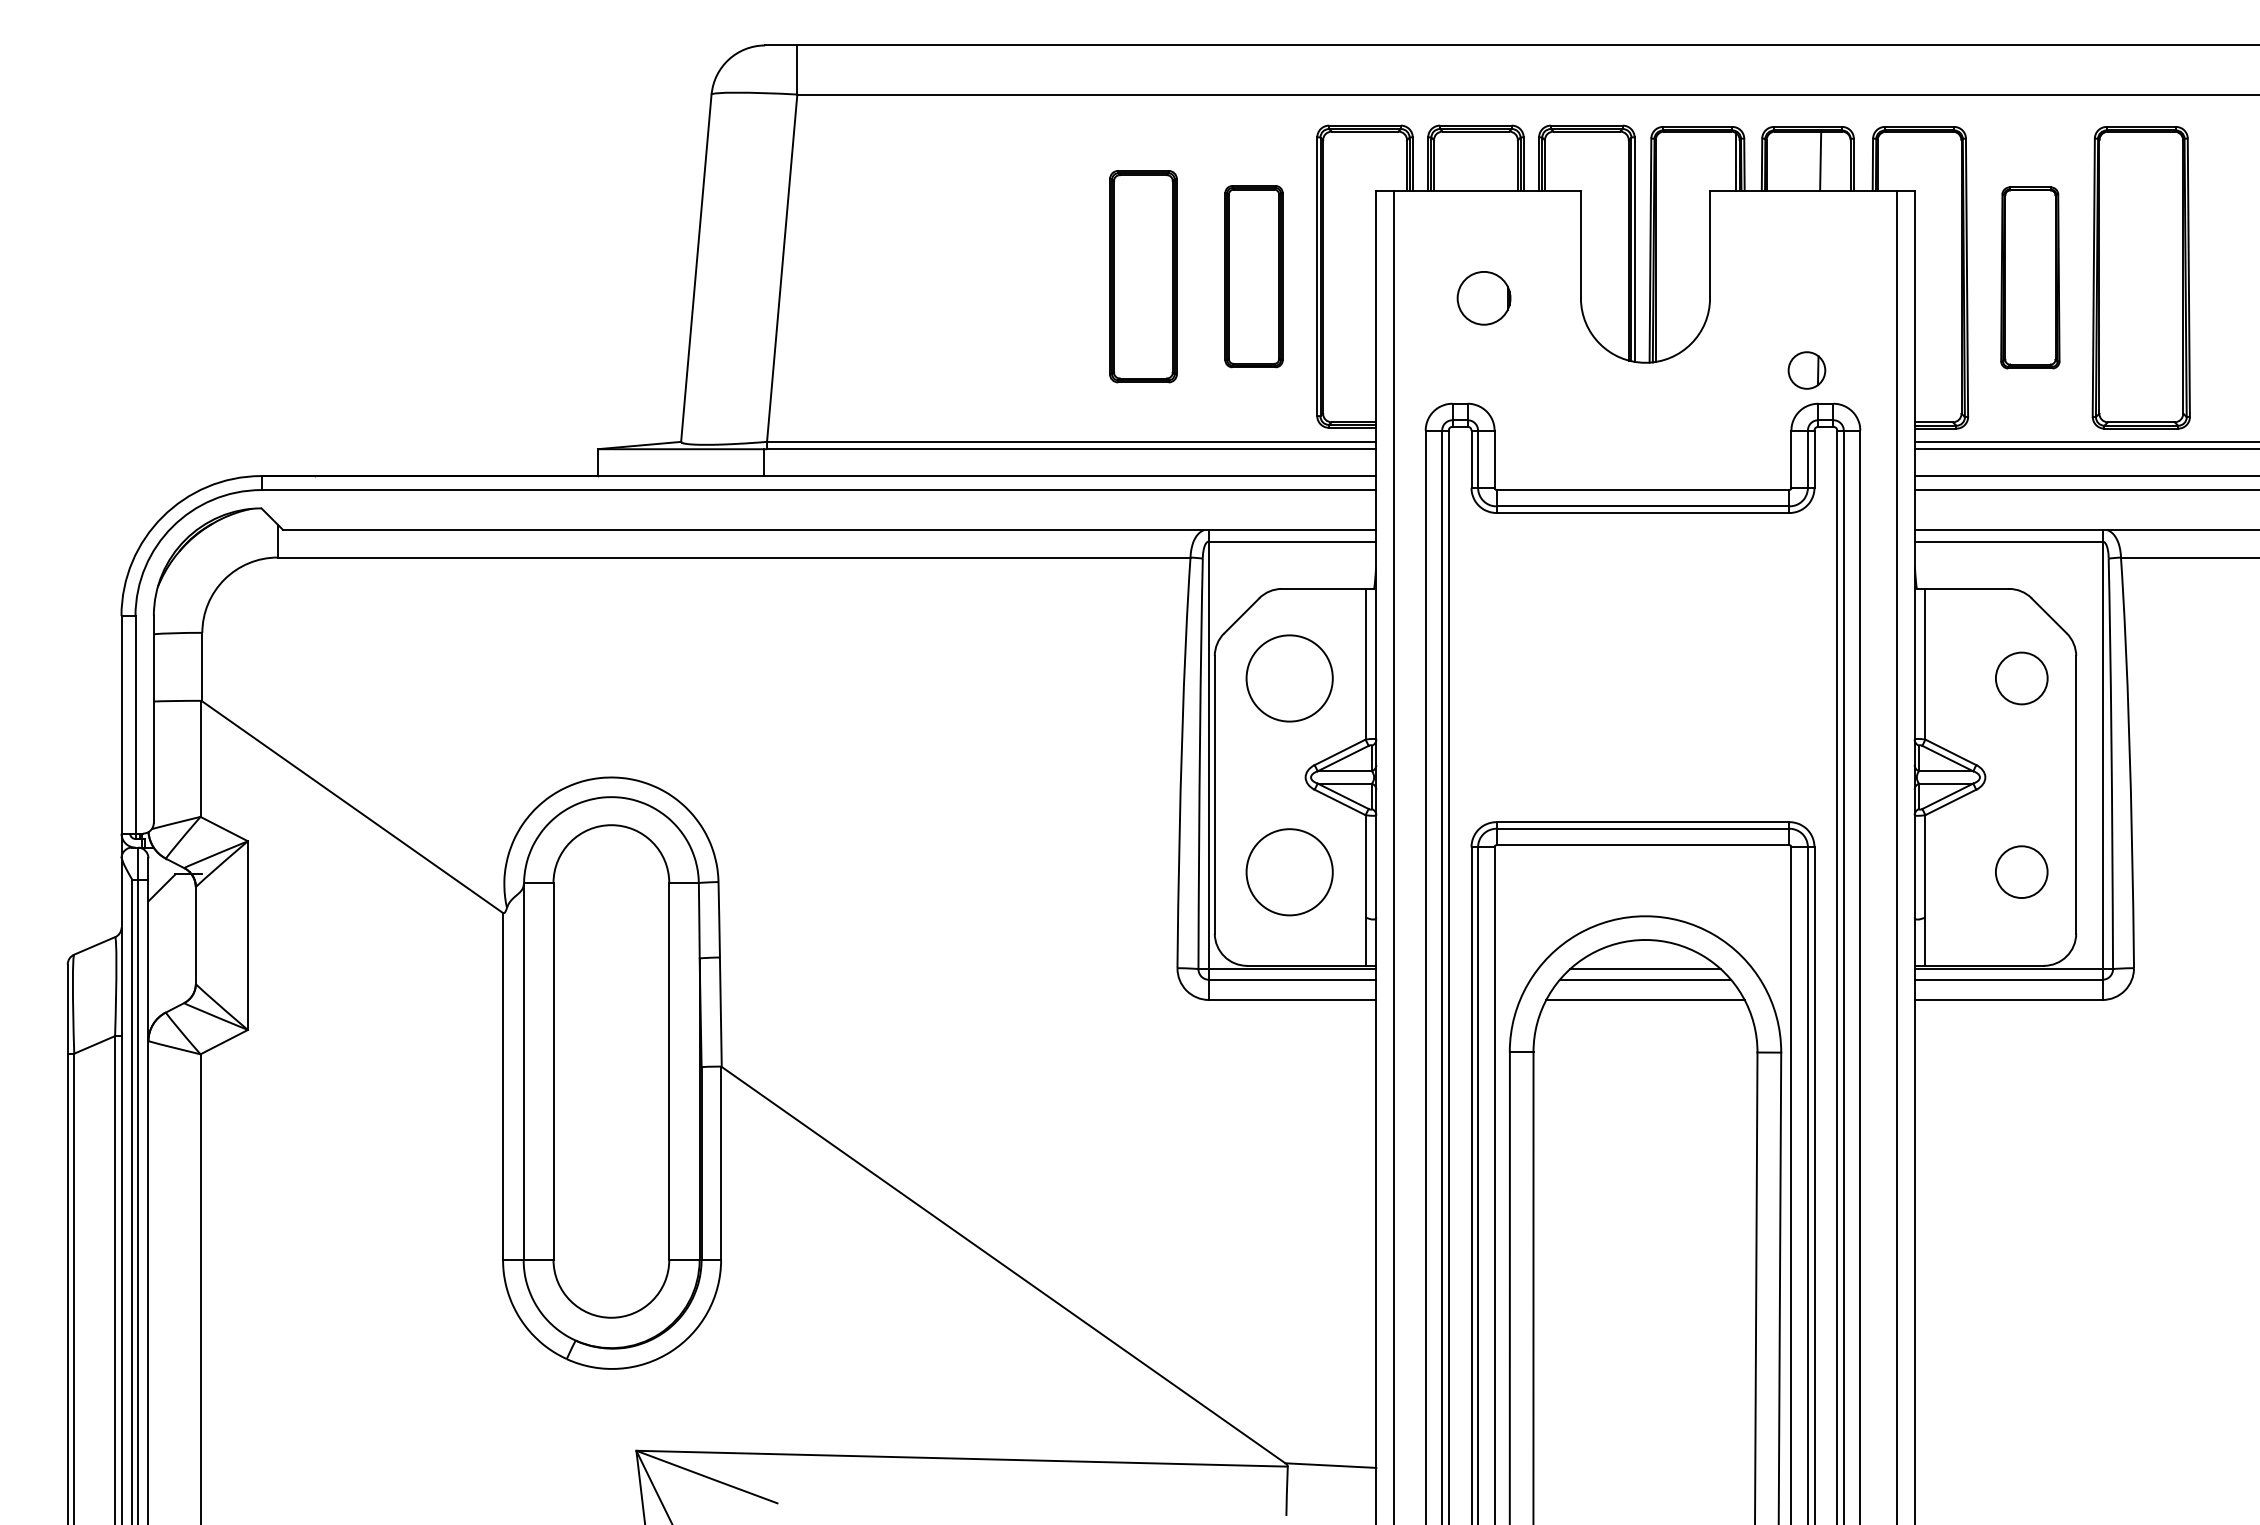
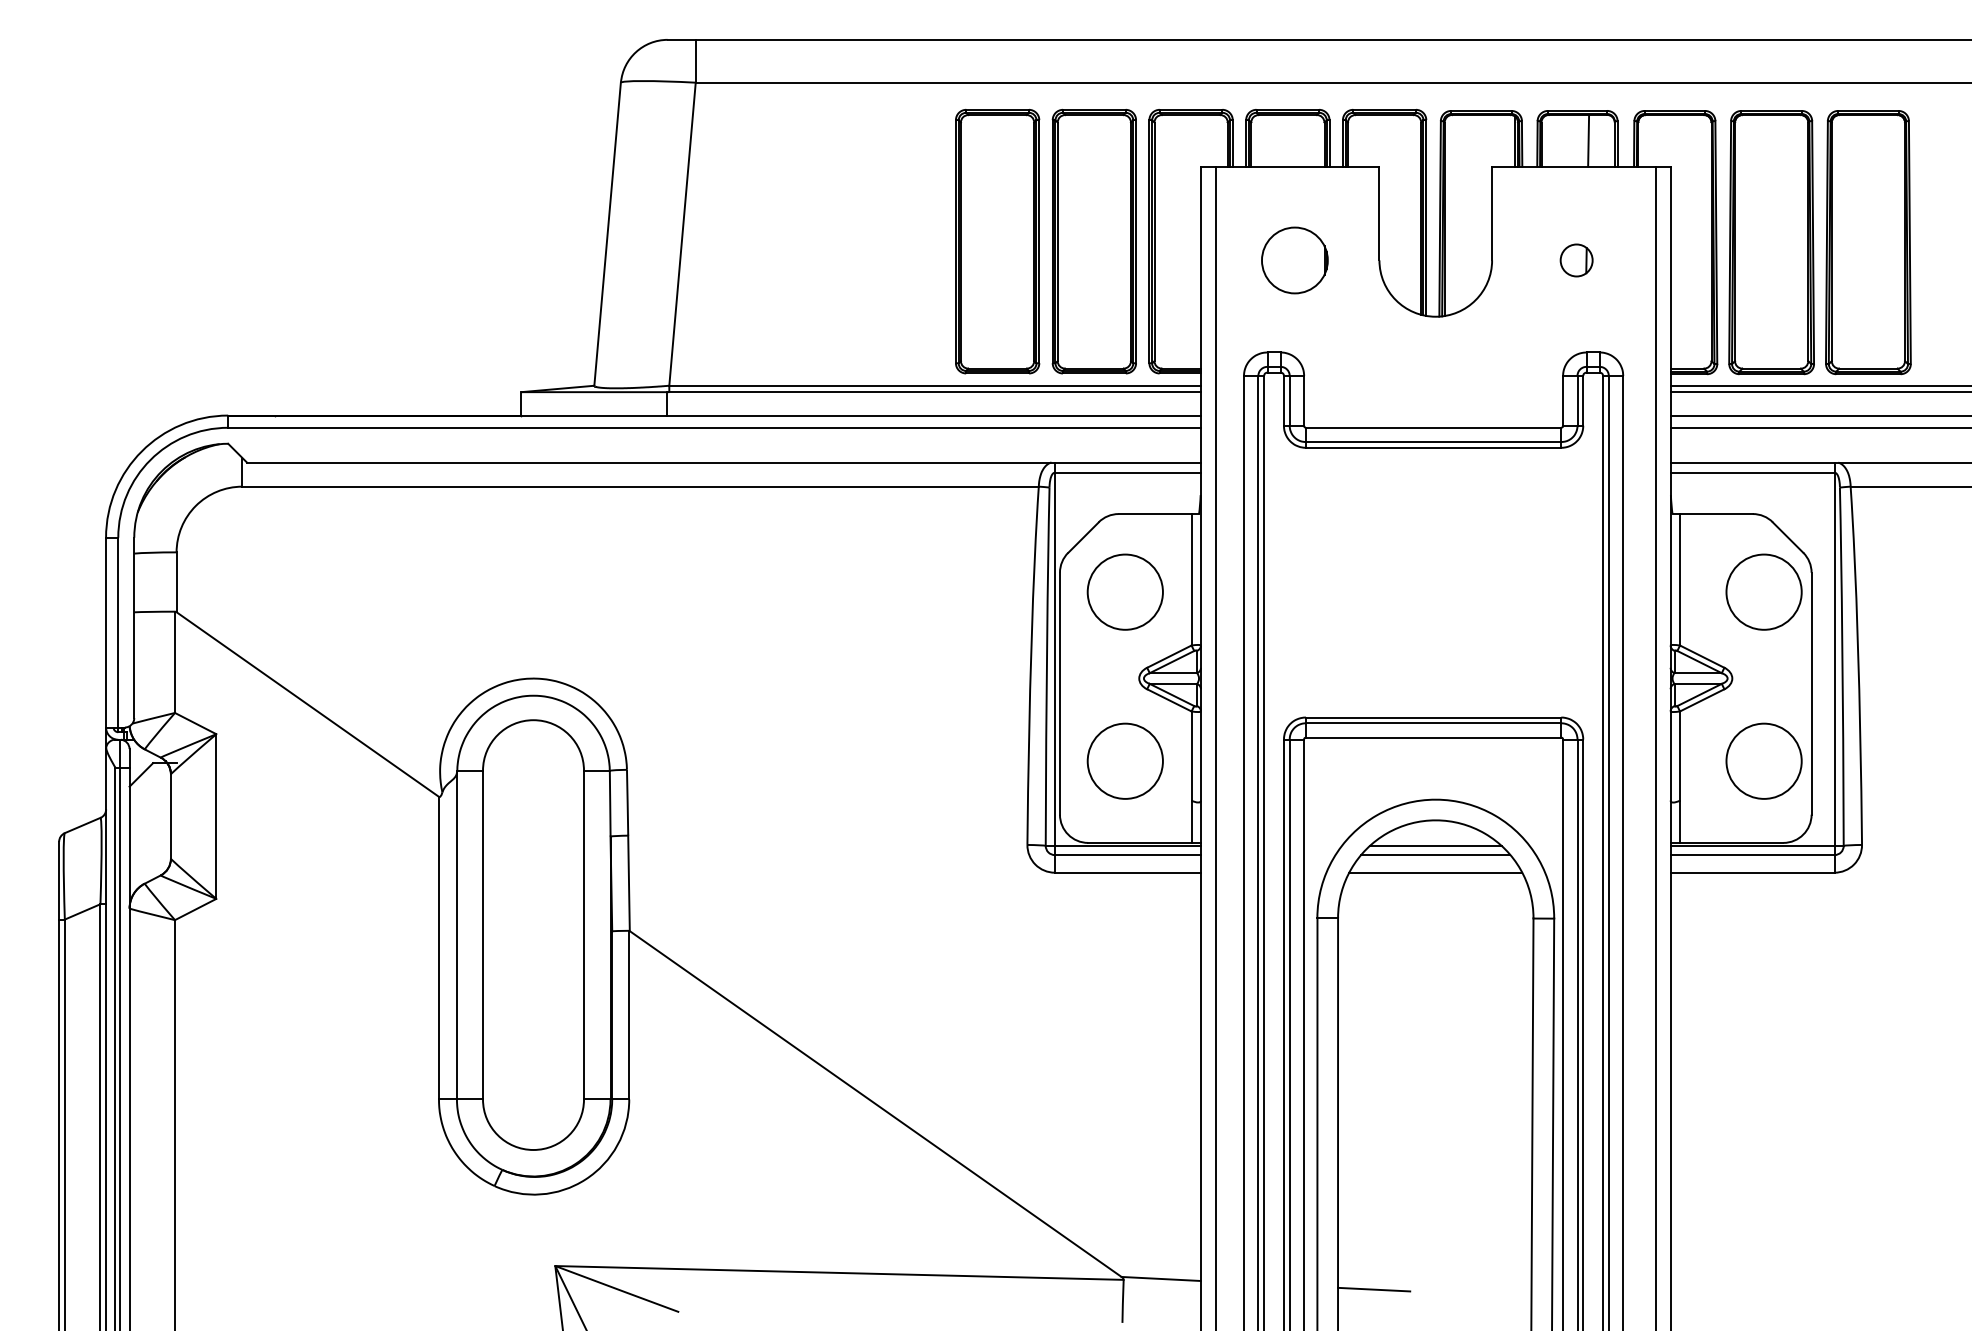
part: (1143, 276) -> (997, 241), size x1.43
part: (1253, 276) -> (1093, 241), size x1.67
part: (2030, 277) -> (1771, 242), size x1.67
part: (1483, 298) -> (1294, 260), size x1.43
part: (1806, 370) -> (1576, 260), moved
circle: (2021, 677) -> (1763, 591), size x1.67
circle: (2021, 871) -> (1763, 760), size x1.67
line: (1575, 1477) -> (1374, 1289), added

